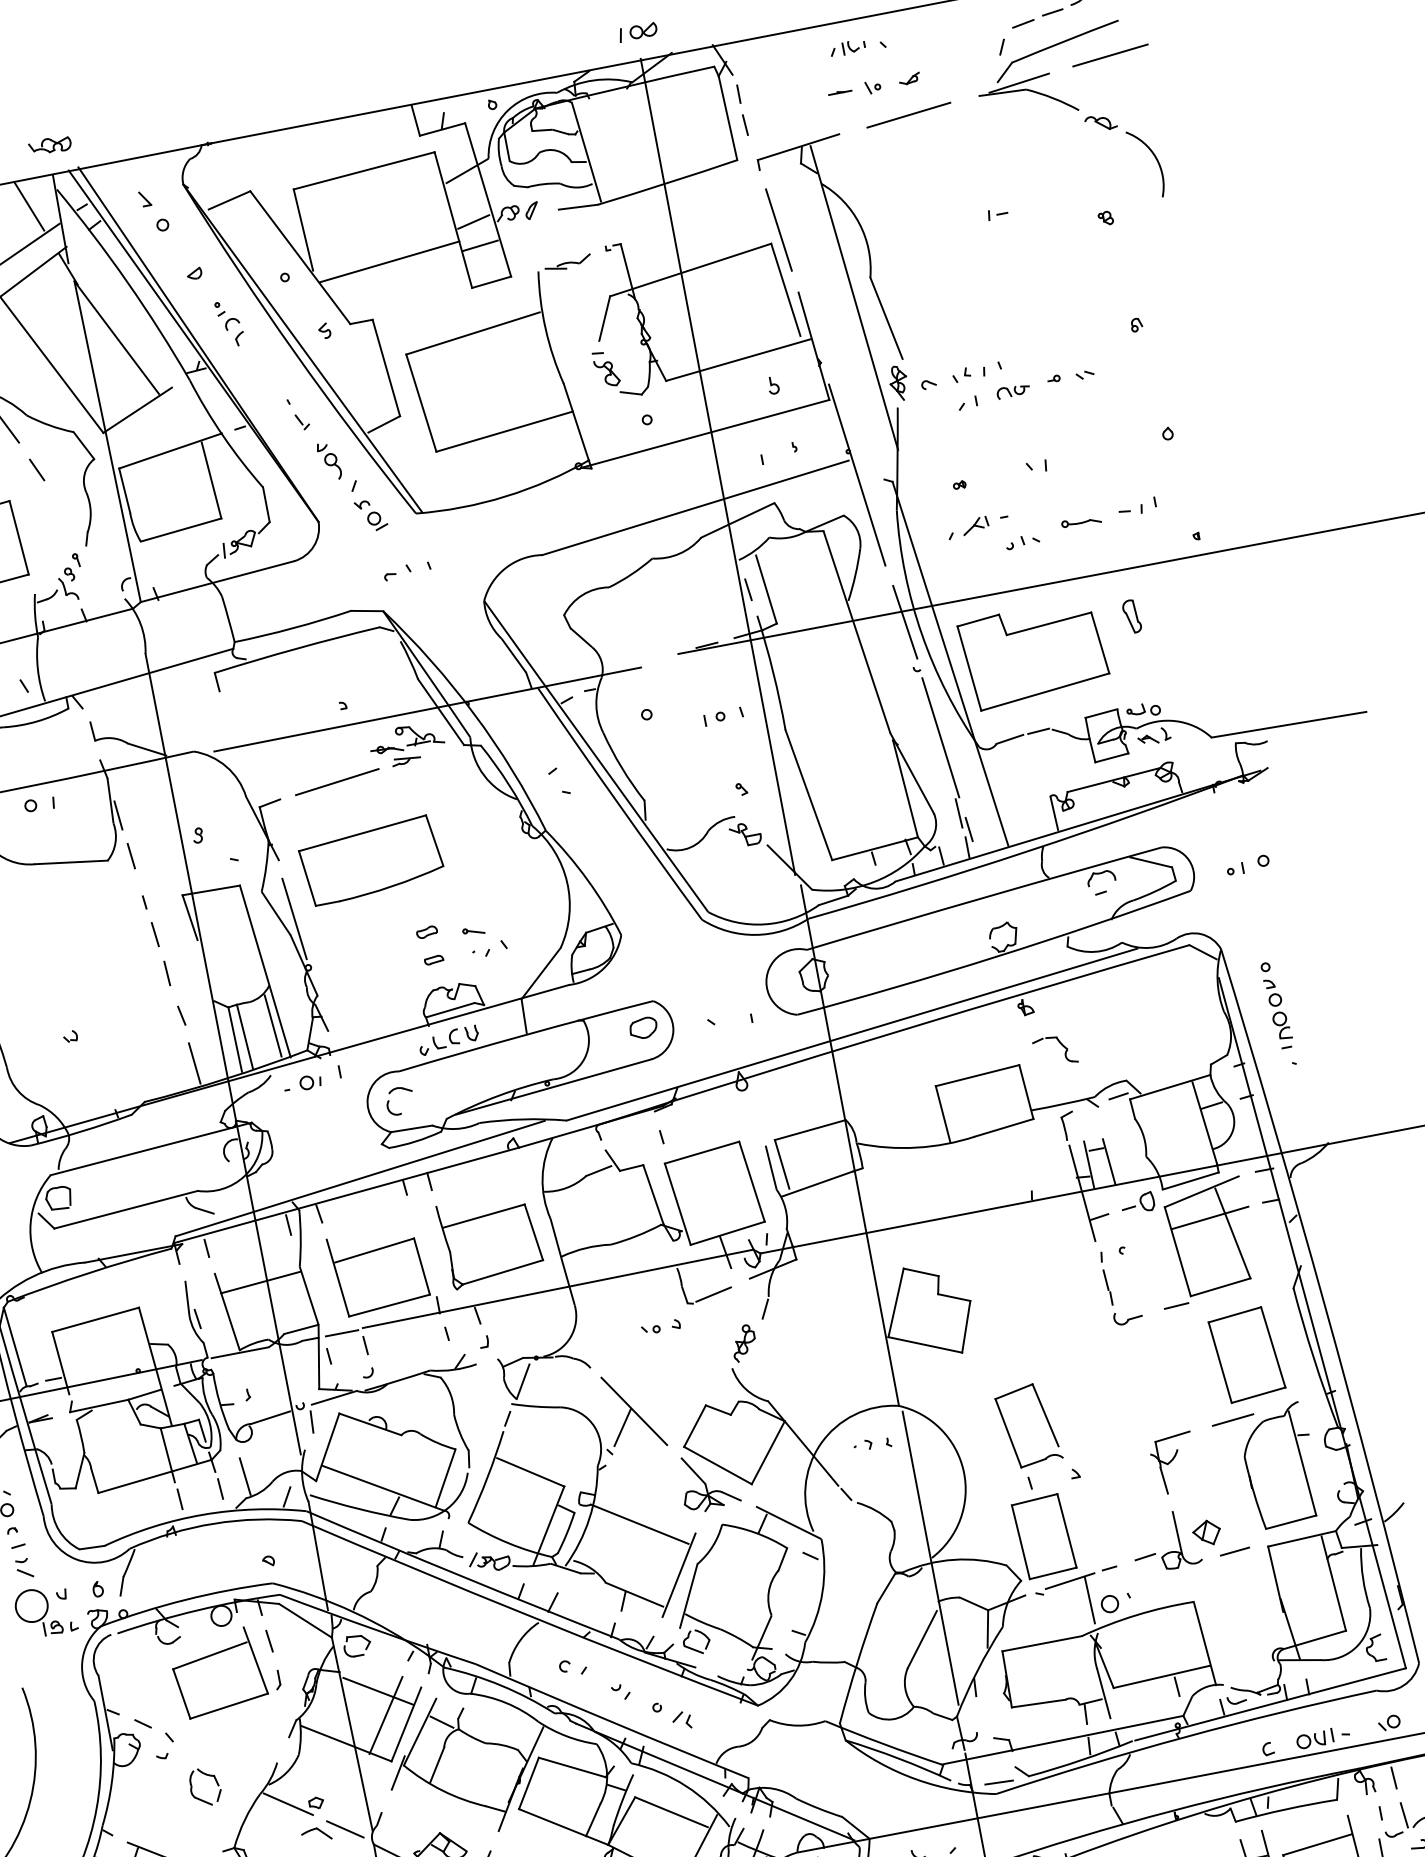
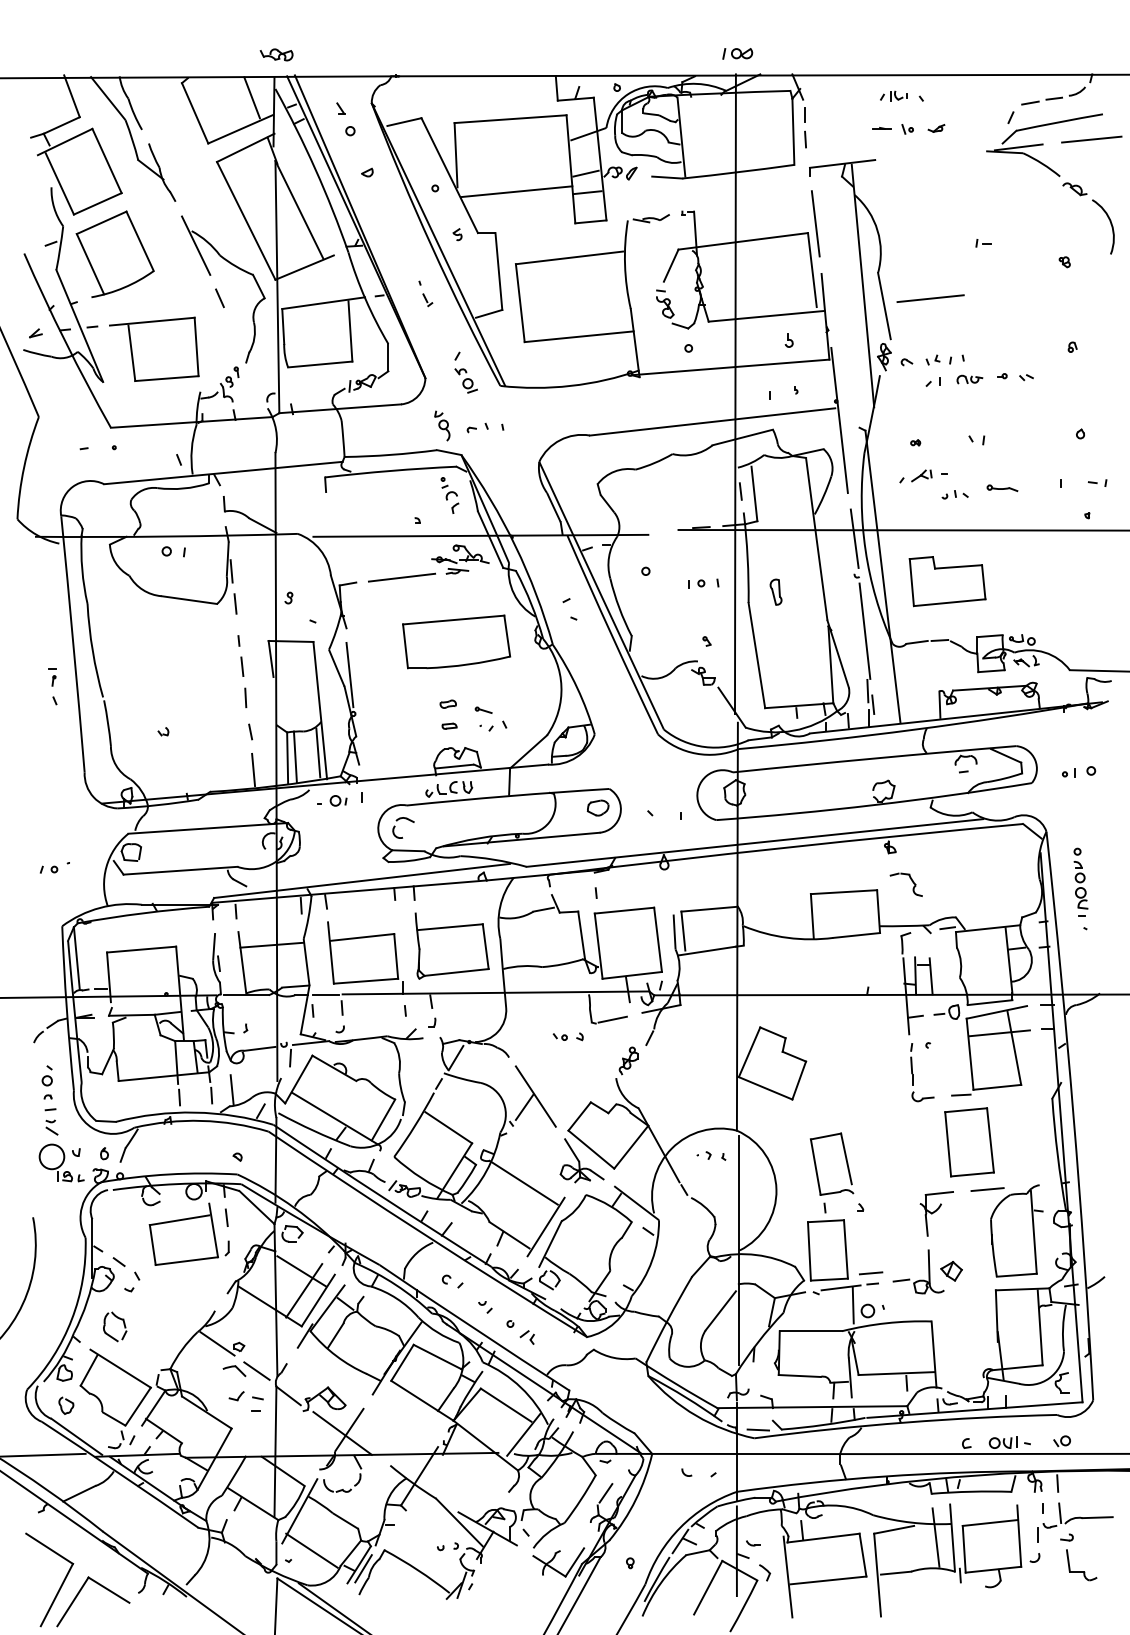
line: (908, 115) -> (930, 298), moved
part: (229, 323) -> (449, 495), moved
part: (329, 460) -> (442, 425), moved
part: (1130, 510) -> (1097, 482), moved
part: (1131, 615) -> (775, 591), moved
part: (1033, 654) -> (947, 581), size x0.7
part: (371, 859) -> (456, 641), moved
part: (1247, 1355) -> (969, 1142), moved
line: (1235, 1551) -> (871, 1273), moved
part: (209, 1776) -> (119, 1319), moved

